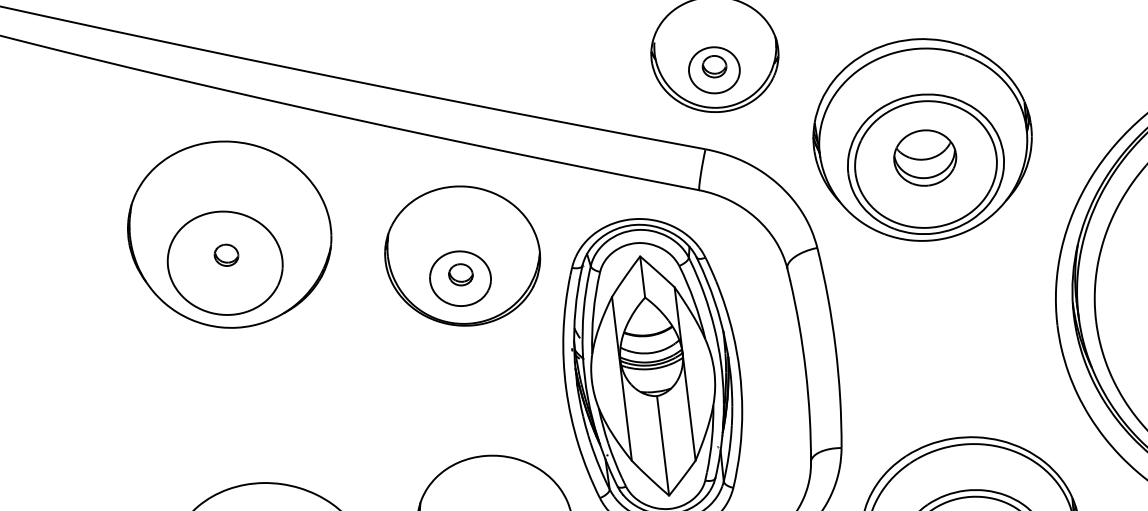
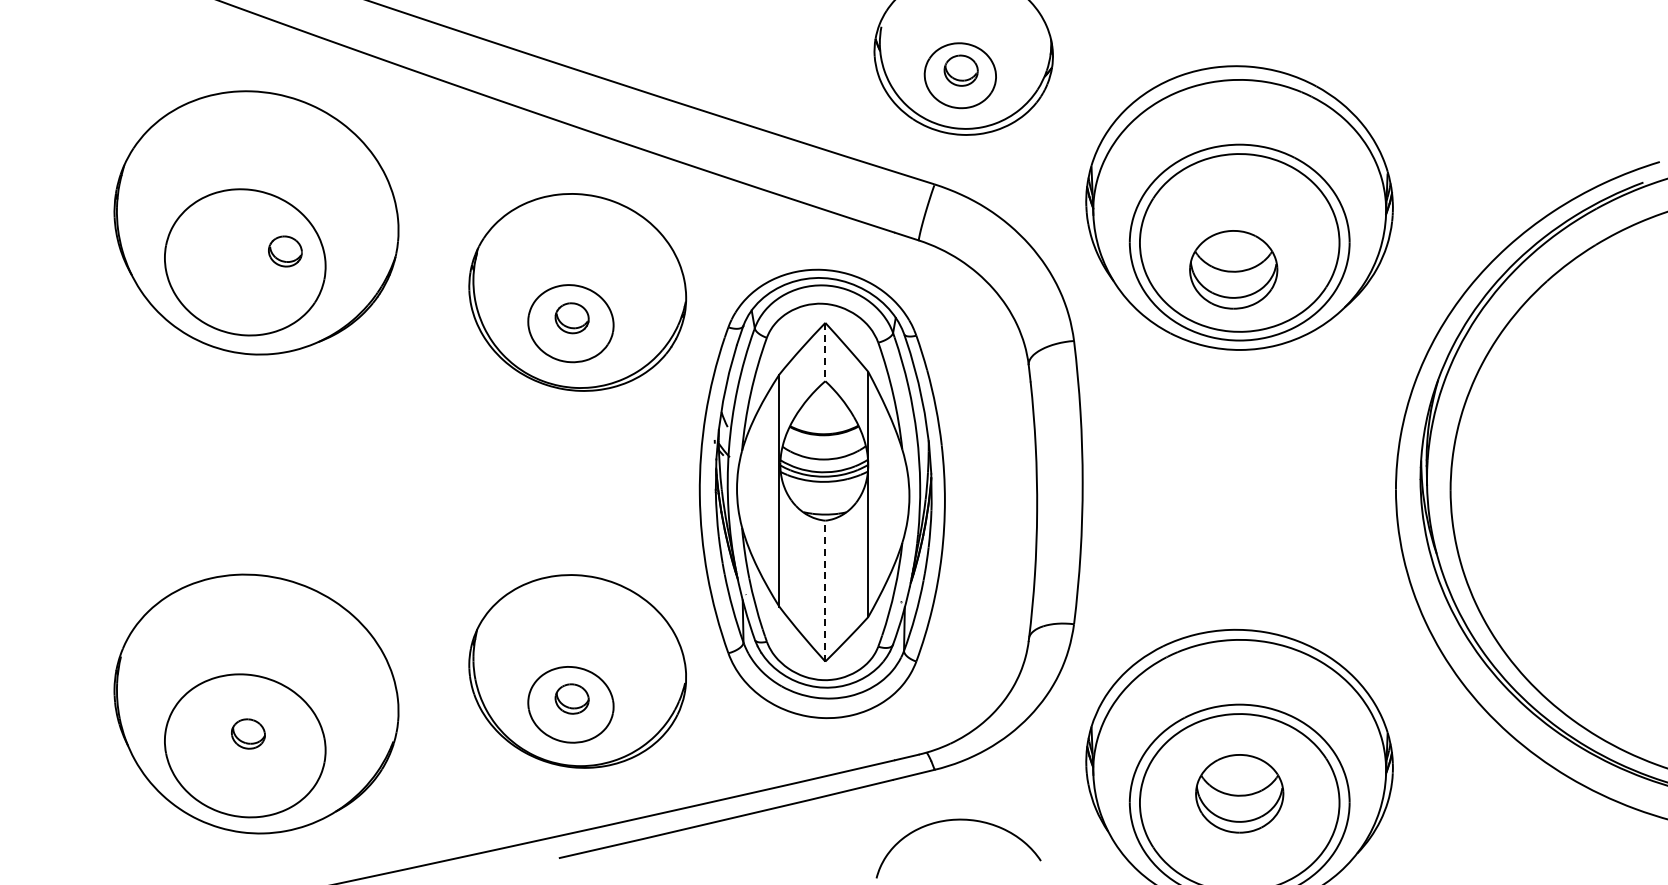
part: (925, 157) -> (1233, 269), moved
part: (226, 255) -> (285, 251), moved
line: (642, 277) -> (825, 352), solid -> dashed
line: (663, 445) -> (825, 590), solid -> dashed

